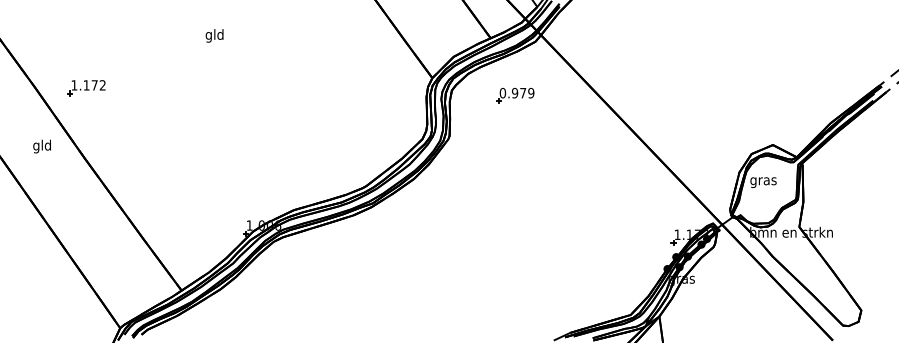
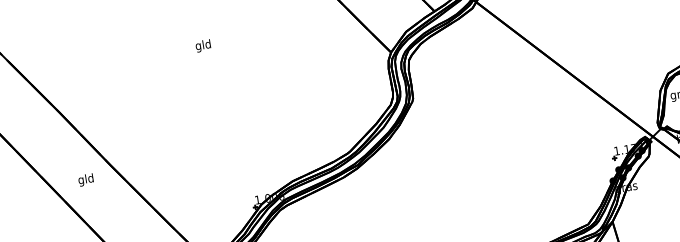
part: (86, 88) -> (103, 106), removed
part: (515, 95) -> (462, 55), removed
text: (41, 146) -> (85, 180), moved

